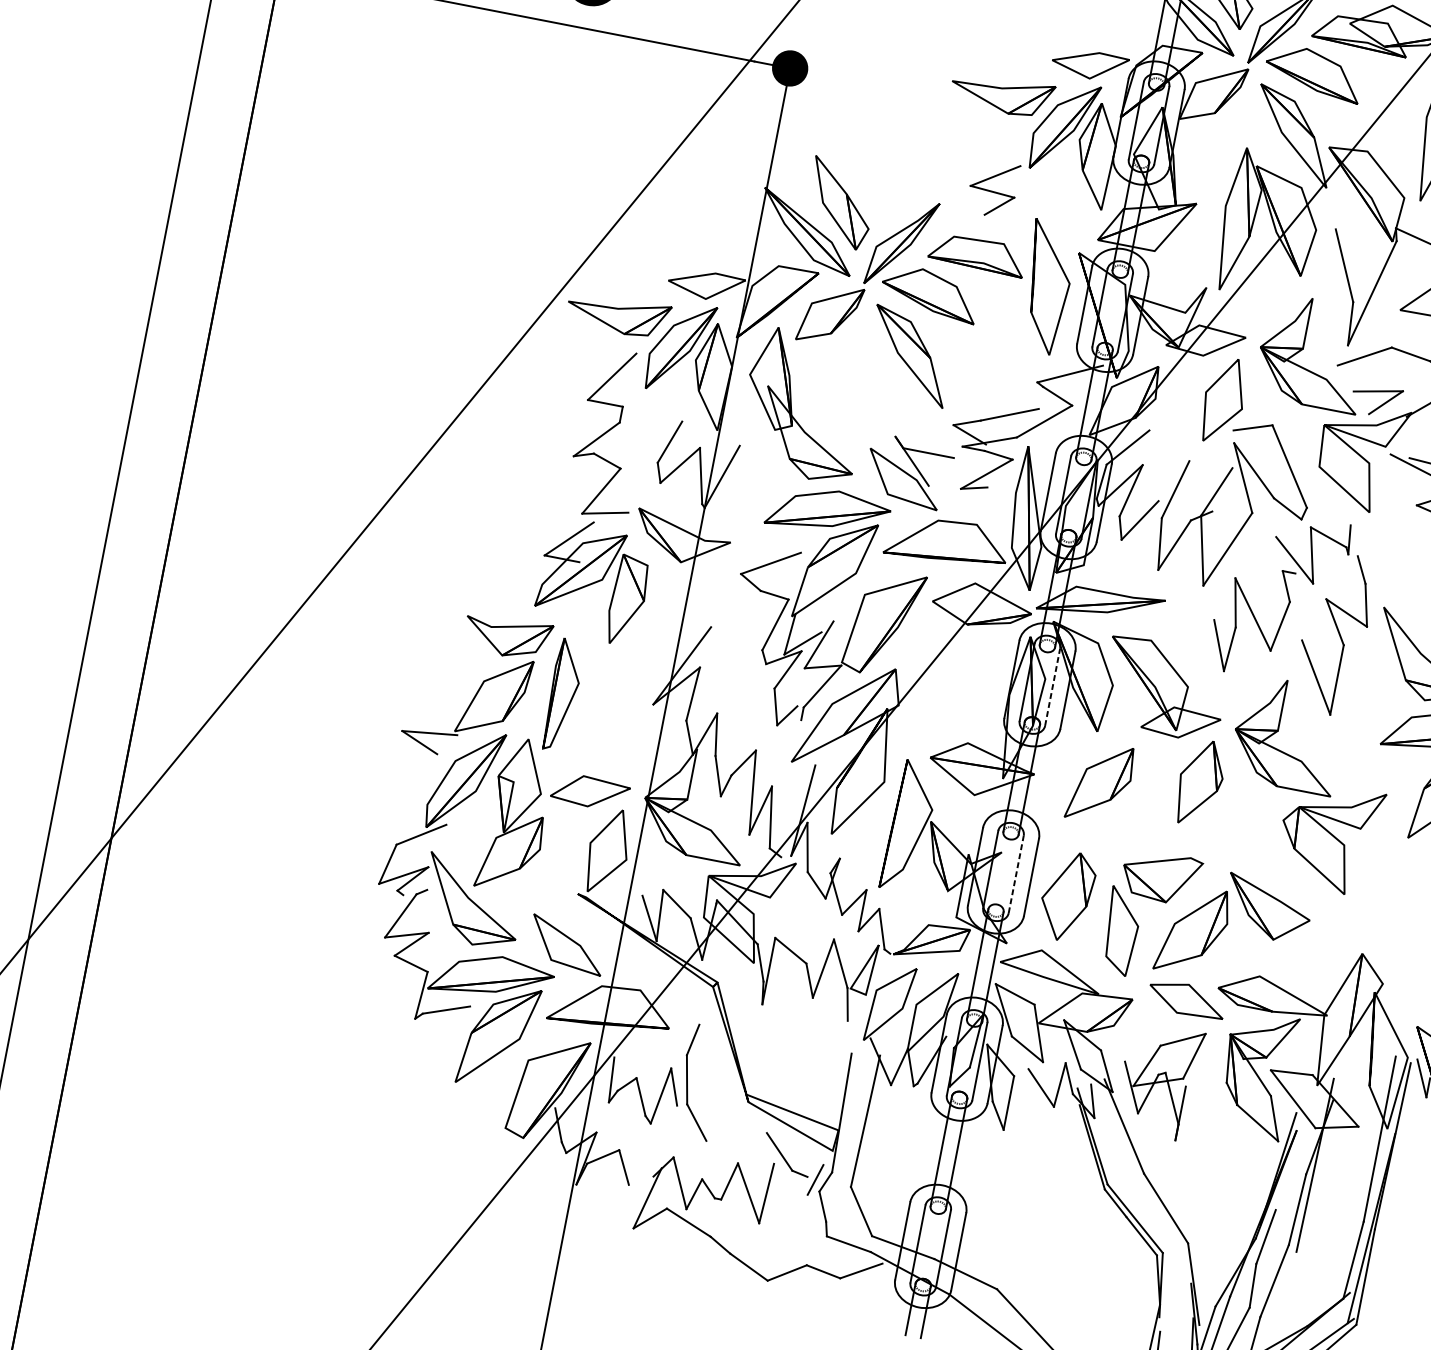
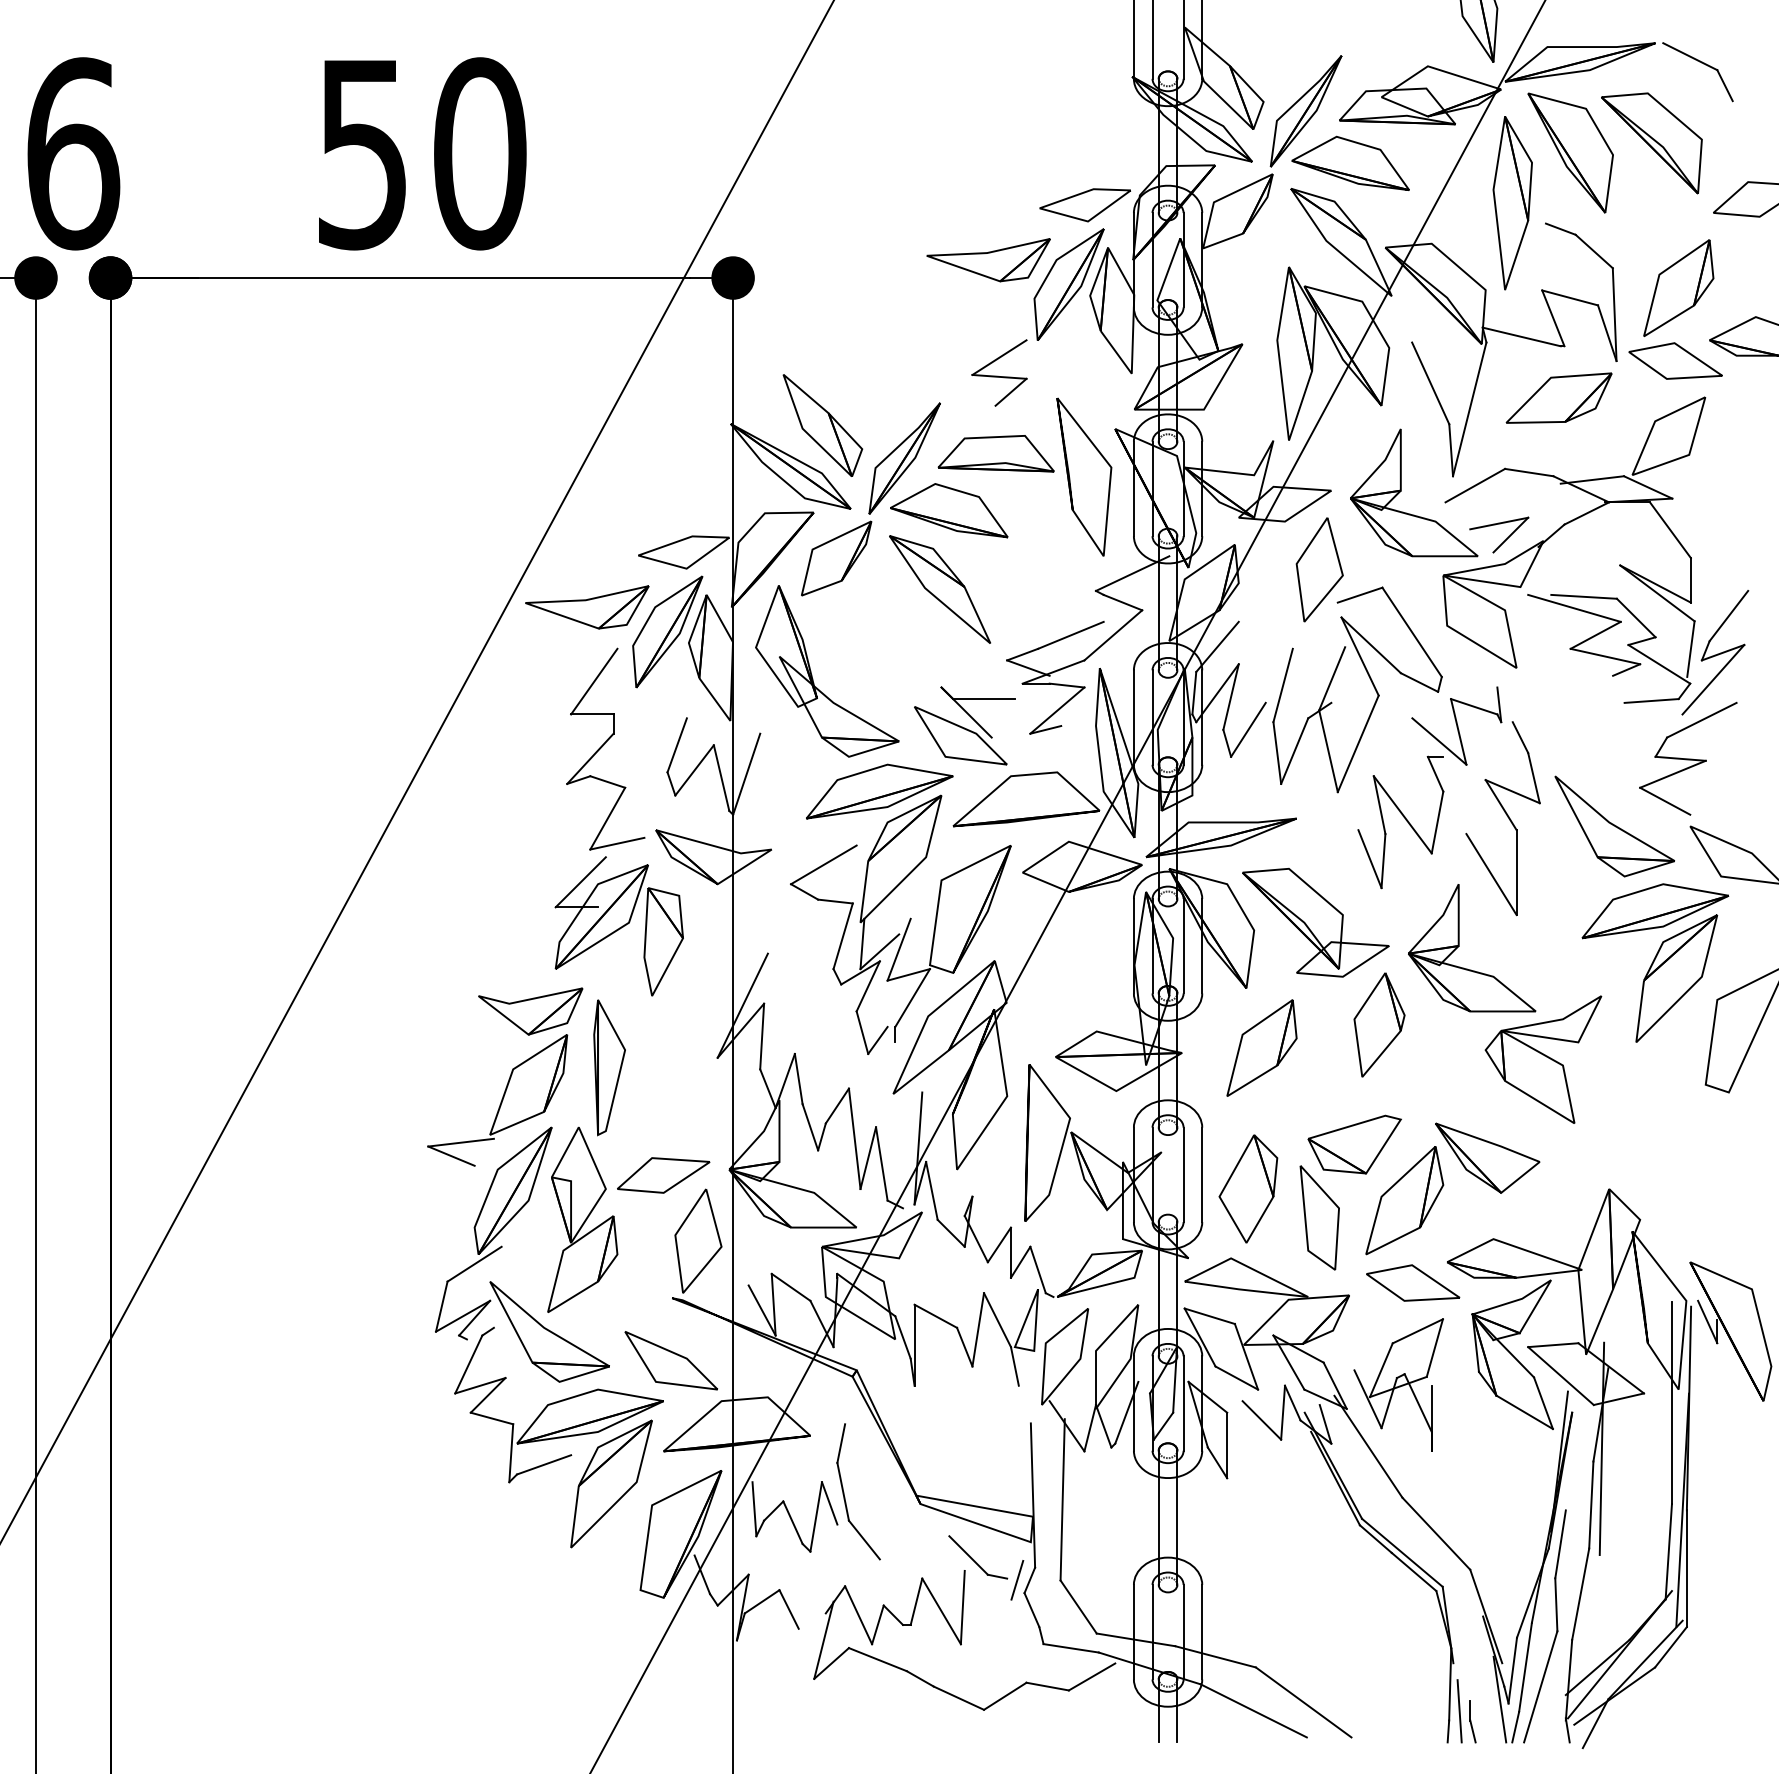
line: (1052, 686) -> (1183, 945), dashed -> solid
line: (1016, 874) -> (1183, 1174), dashed -> solid

